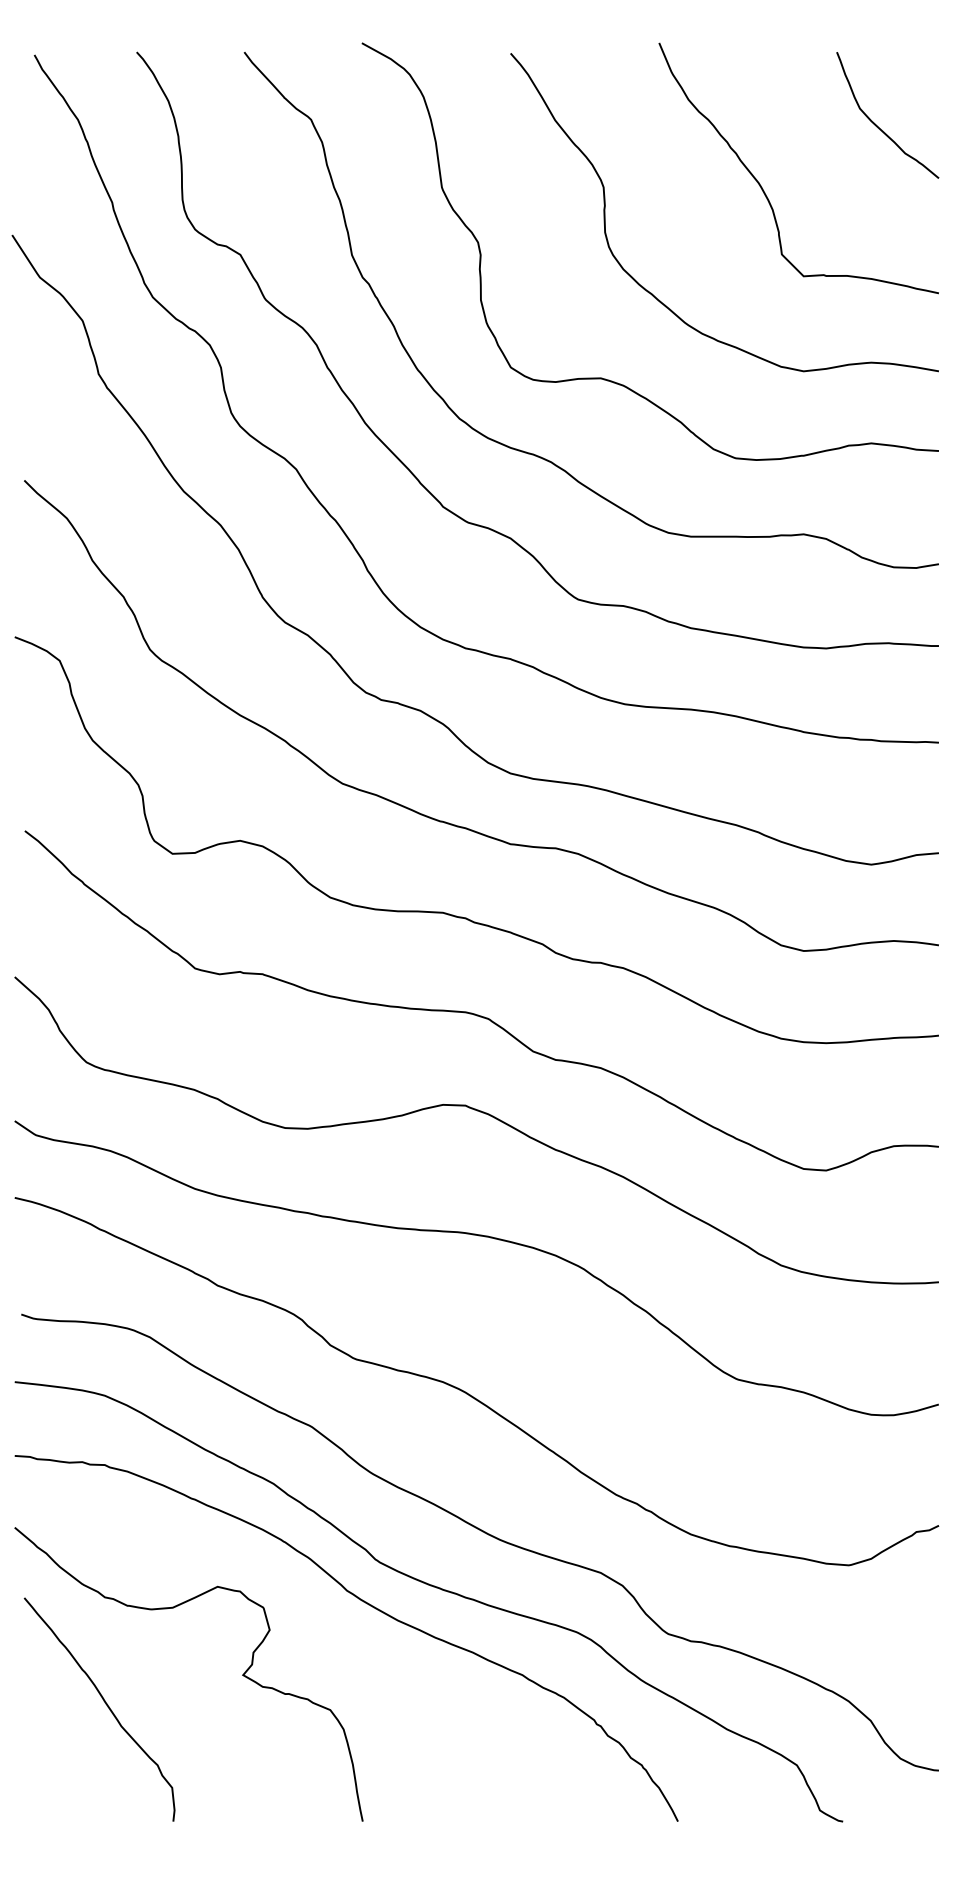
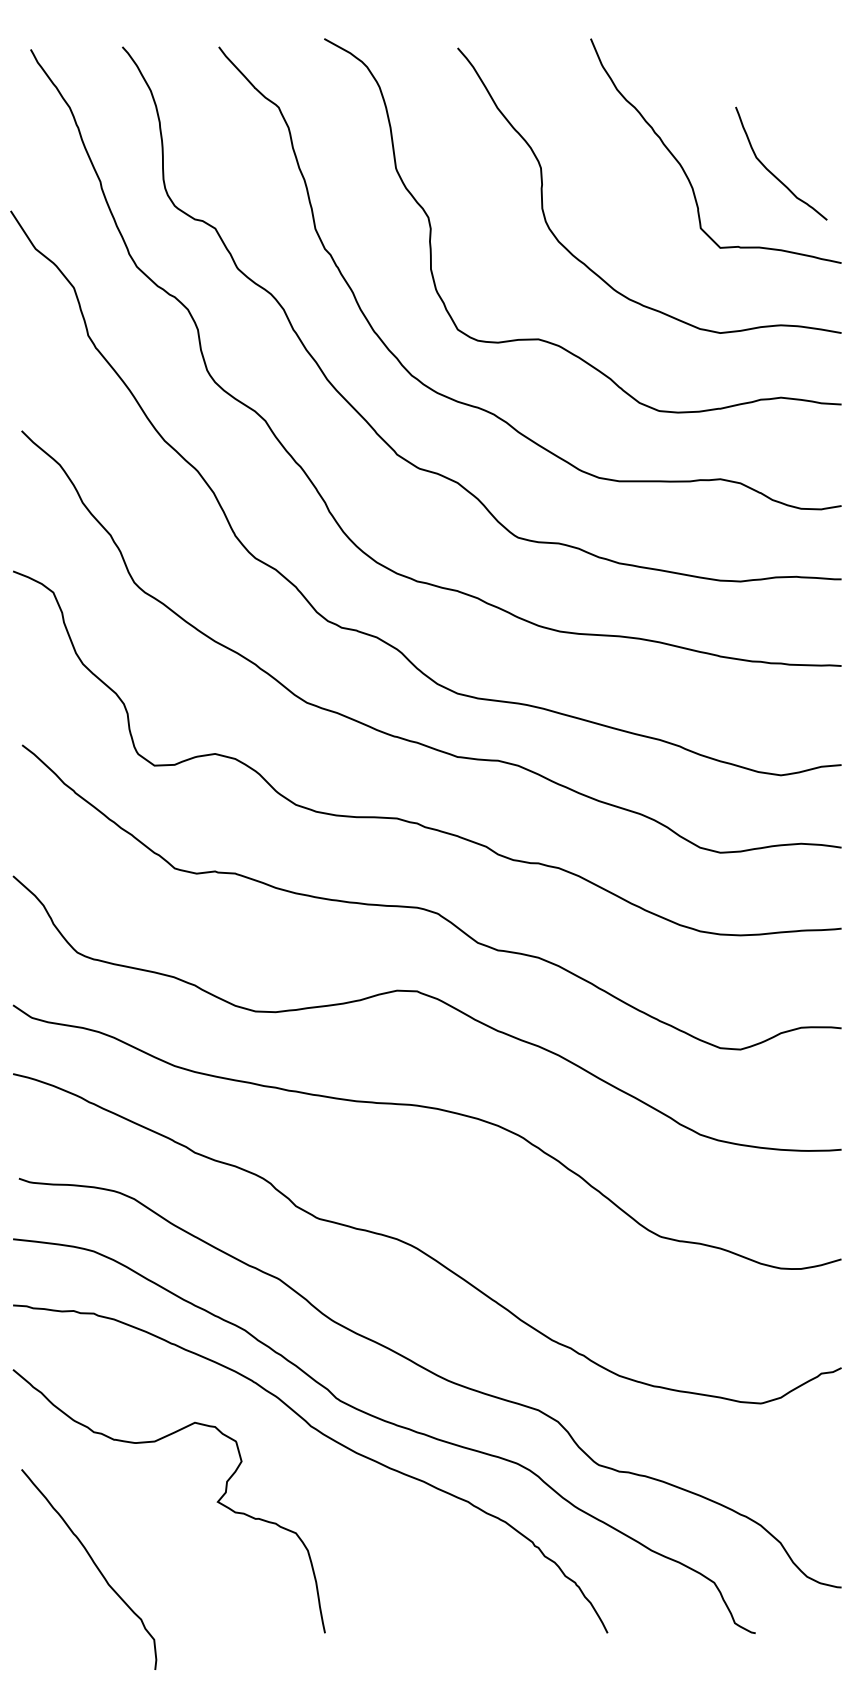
curve: (877, 125) -> (772, 172), moved
curve: (105, 1704) -> (94, 1565), moved

